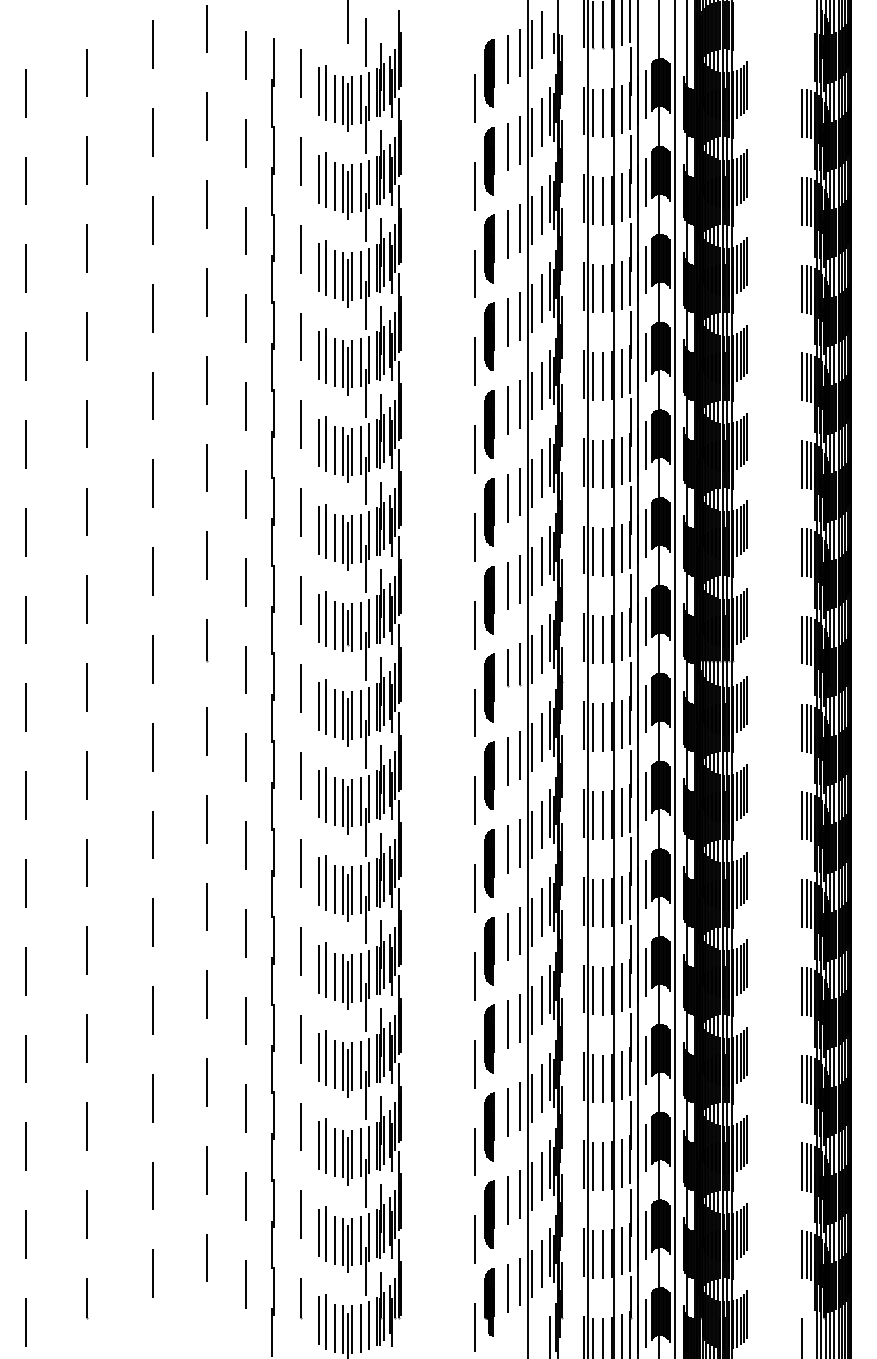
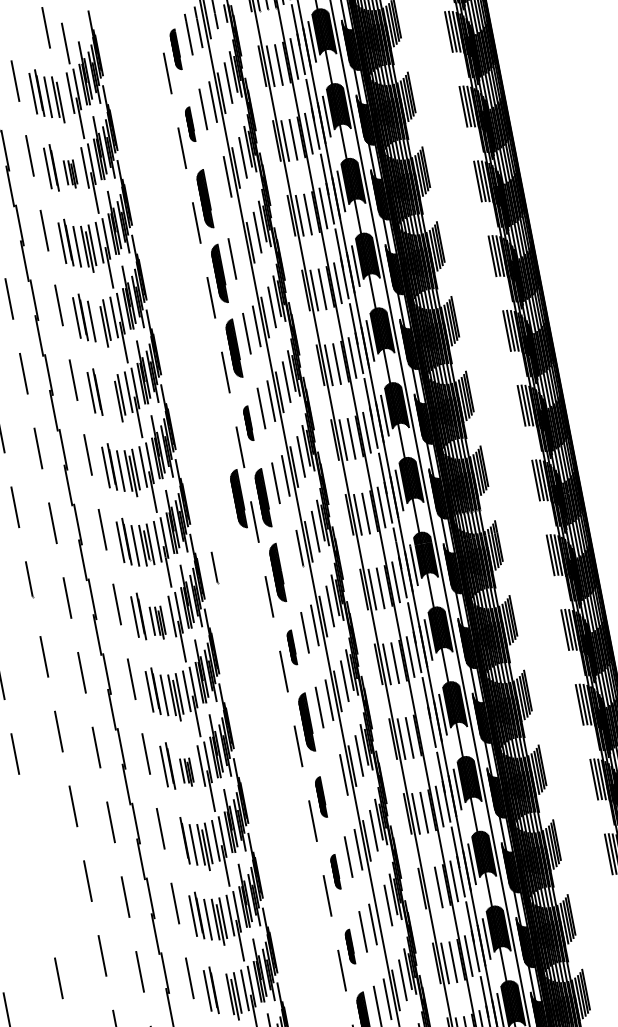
part: (489, 73) -> (175, 49), size x0.7
line: (352, 100) -> (63, 95), removed
part: (489, 161) -> (190, 124), size x0.6
part: (343, 190) -> (70, 173), size x0.6
line: (507, 234) -> (217, 183), removed
line: (520, 316) -> (242, 251), removed
line: (343, 363) -> (99, 321), removed
line: (334, 449) -> (106, 395), removed
line: (343, 451) -> (114, 395), removed
part: (489, 512) -> (248, 423), size x0.6
part: (461, 595) -> (238, 499), added
line: (508, 668) -> (215, 568), moved
part: (343, 717) -> (158, 622), size x0.7
part: (489, 775) -> (292, 647), size x0.6
part: (343, 893) -> (187, 772), size x0.6
line: (621, 899) -> (424, 731), removed
line: (152, 922) -> (29, 828), removed
line: (507, 936) -> (334, 781), removed
part: (489, 951) -> (321, 797), size x0.7
line: (318, 969) -> (178, 841), removed
line: (152, 1010) -> (43, 903), removed
part: (489, 1038) -> (335, 871), size x0.6
line: (593, 1078) -> (430, 888), removed
line: (531, 1097) -> (381, 914), removed
part: (489, 1126) -> (350, 946), size x0.6
line: (334, 1152) -> (222, 994), removed

